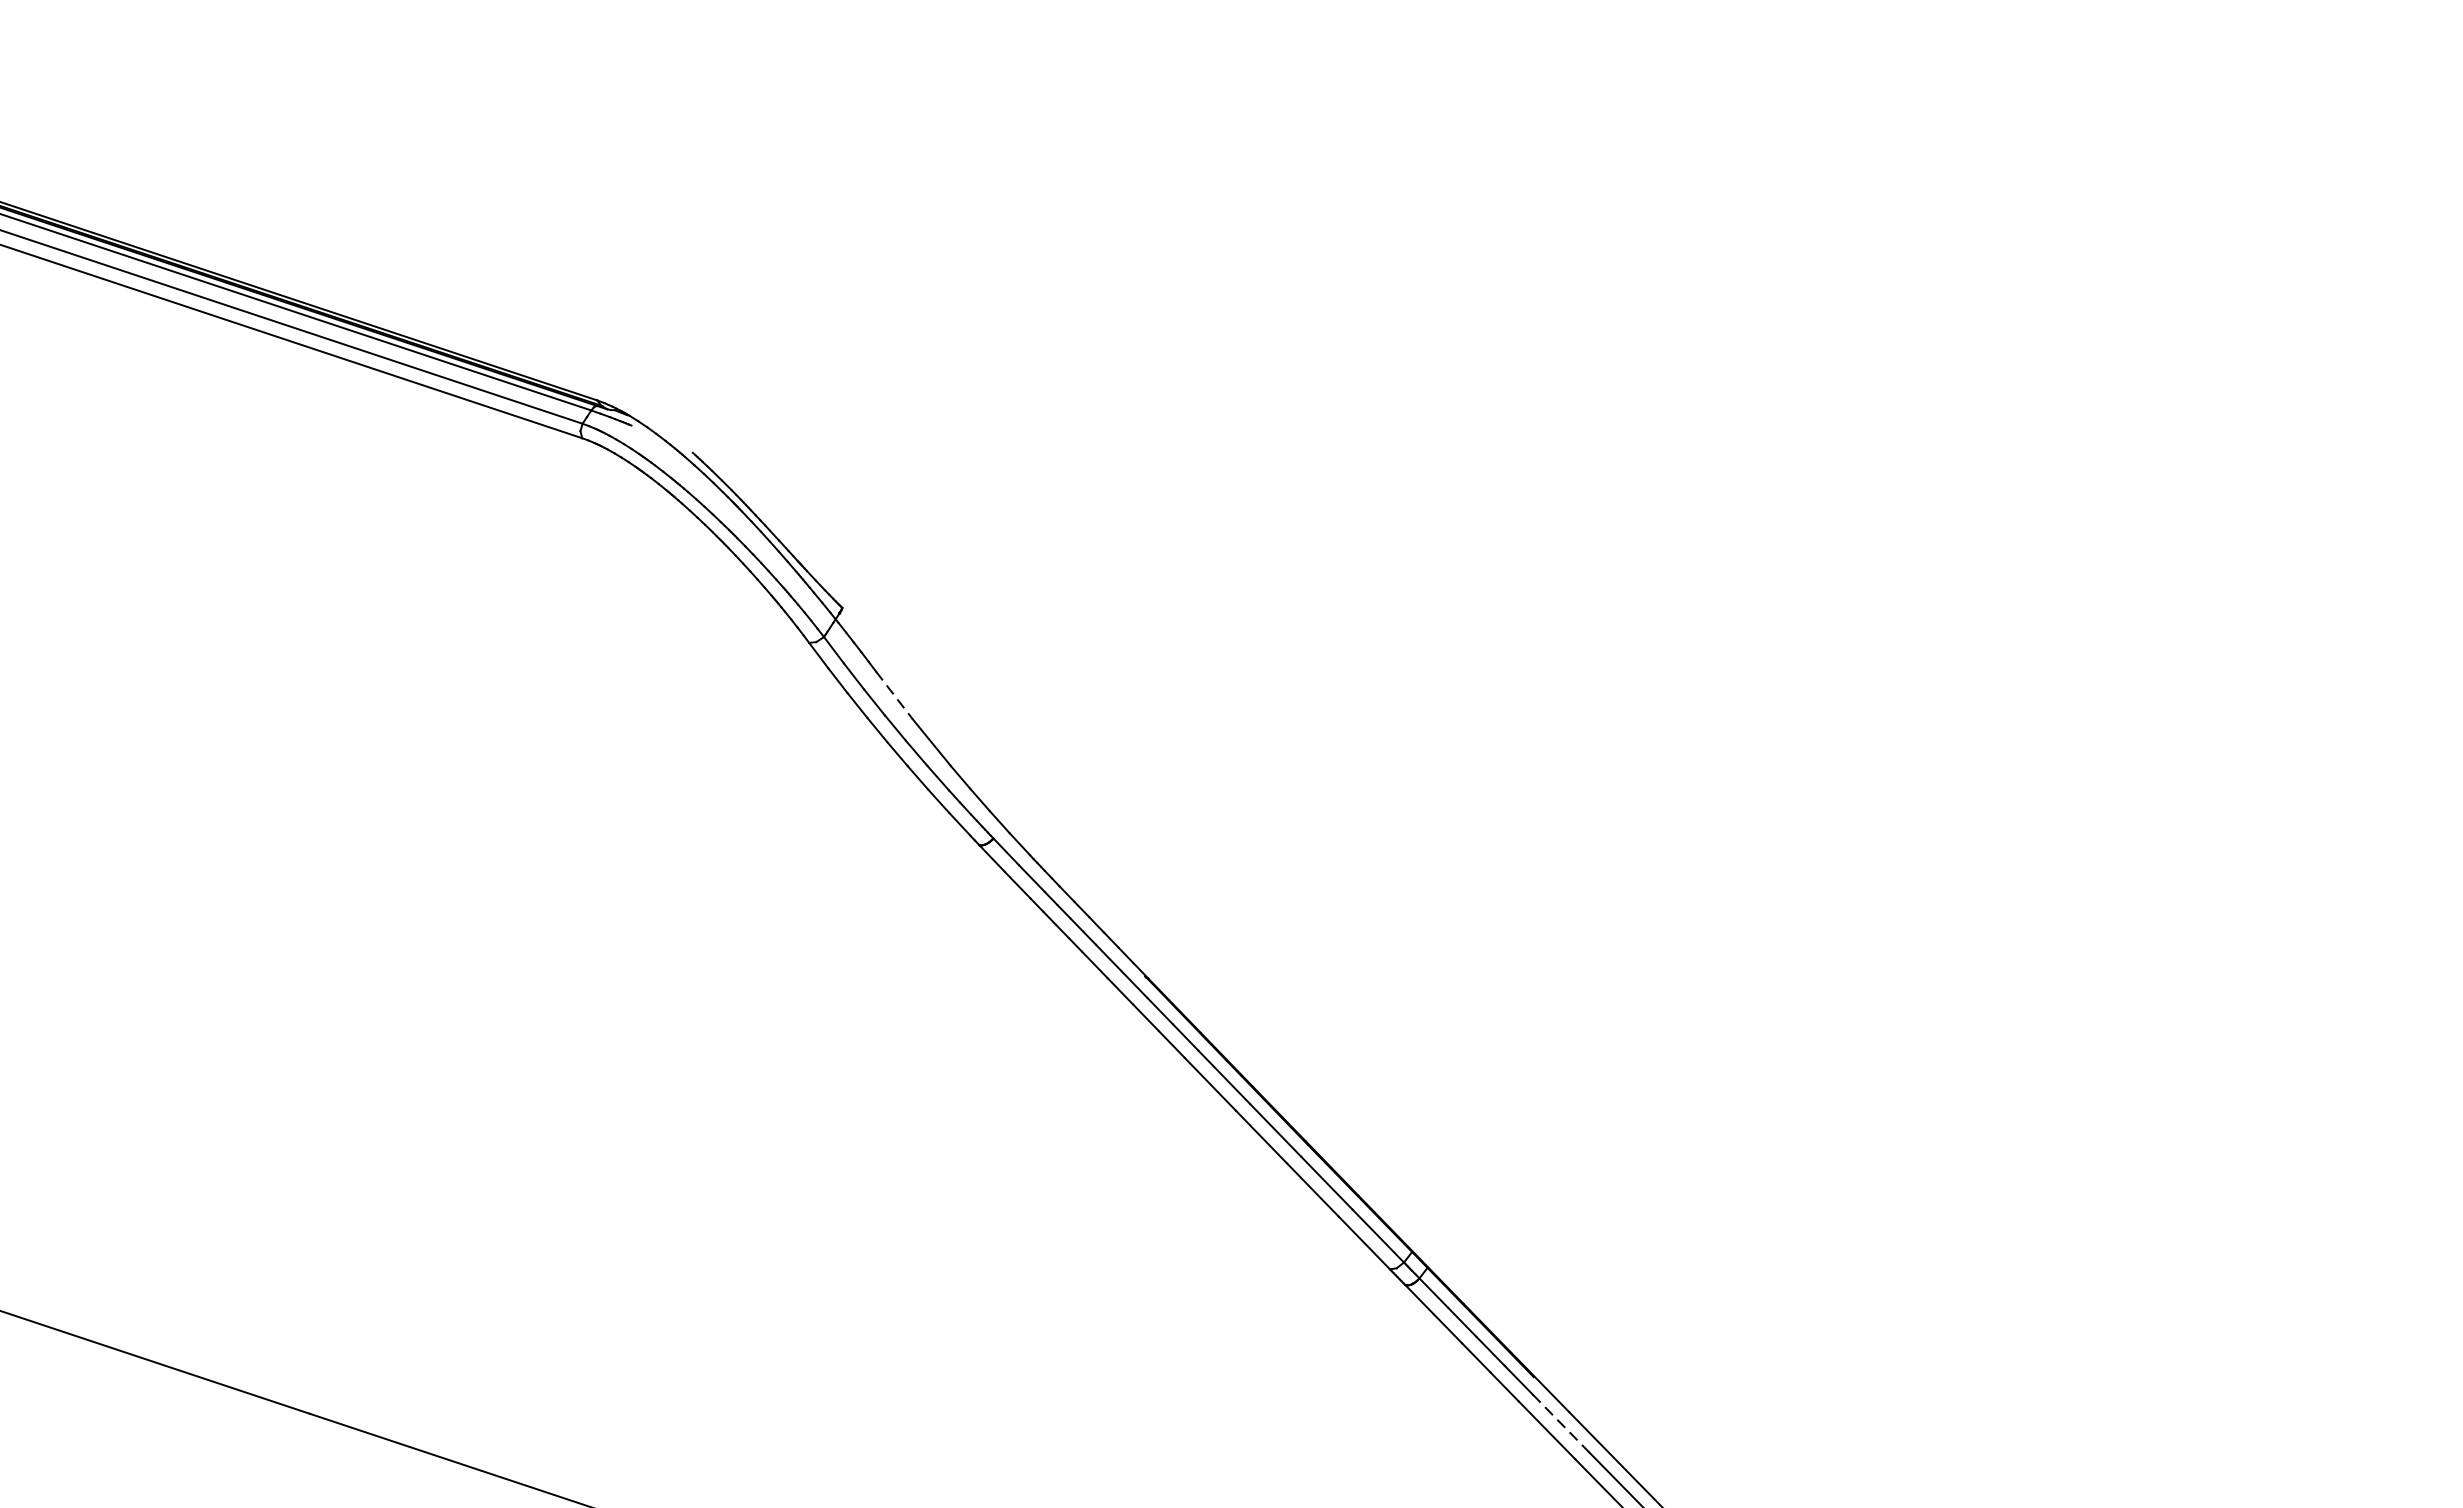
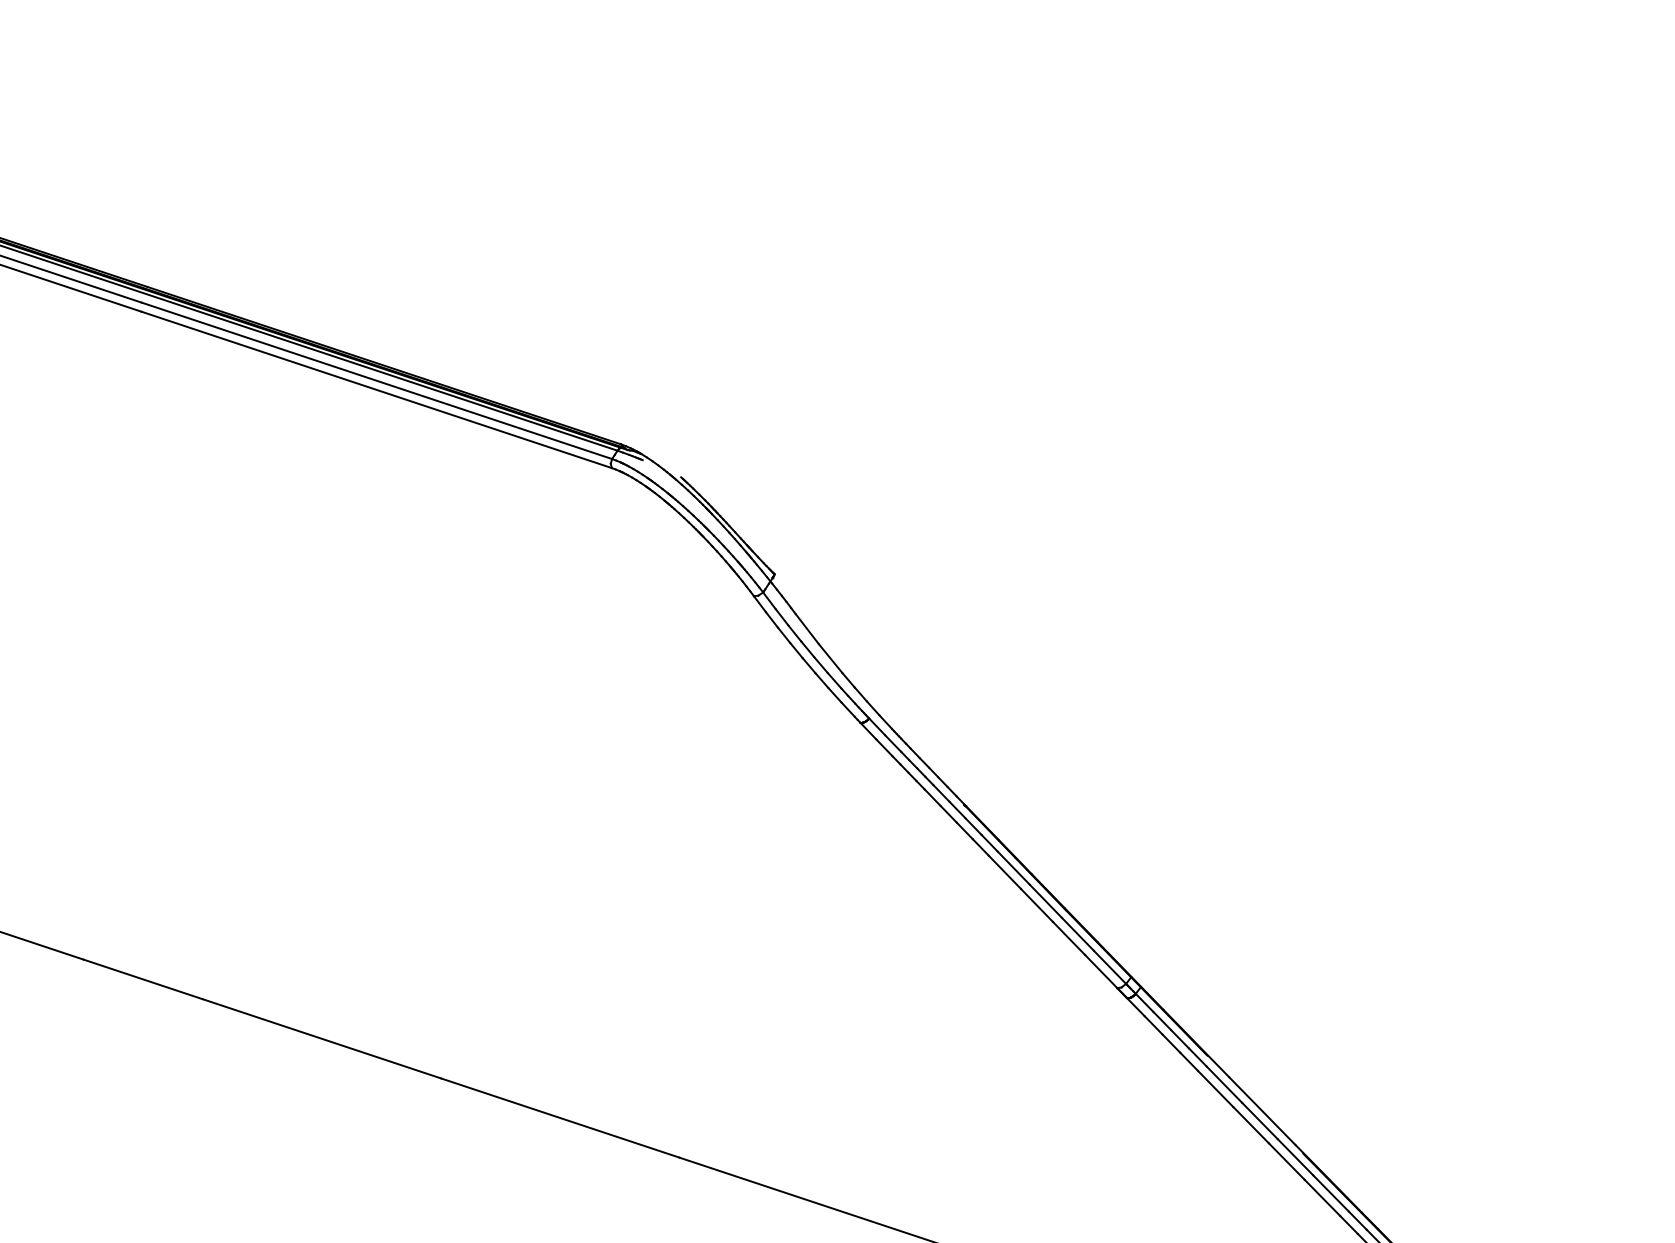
line: (894, 696) -> (807, 629), dashed -> solid
line: (1561, 1424) -> (1224, 1085), dashed -> solid

